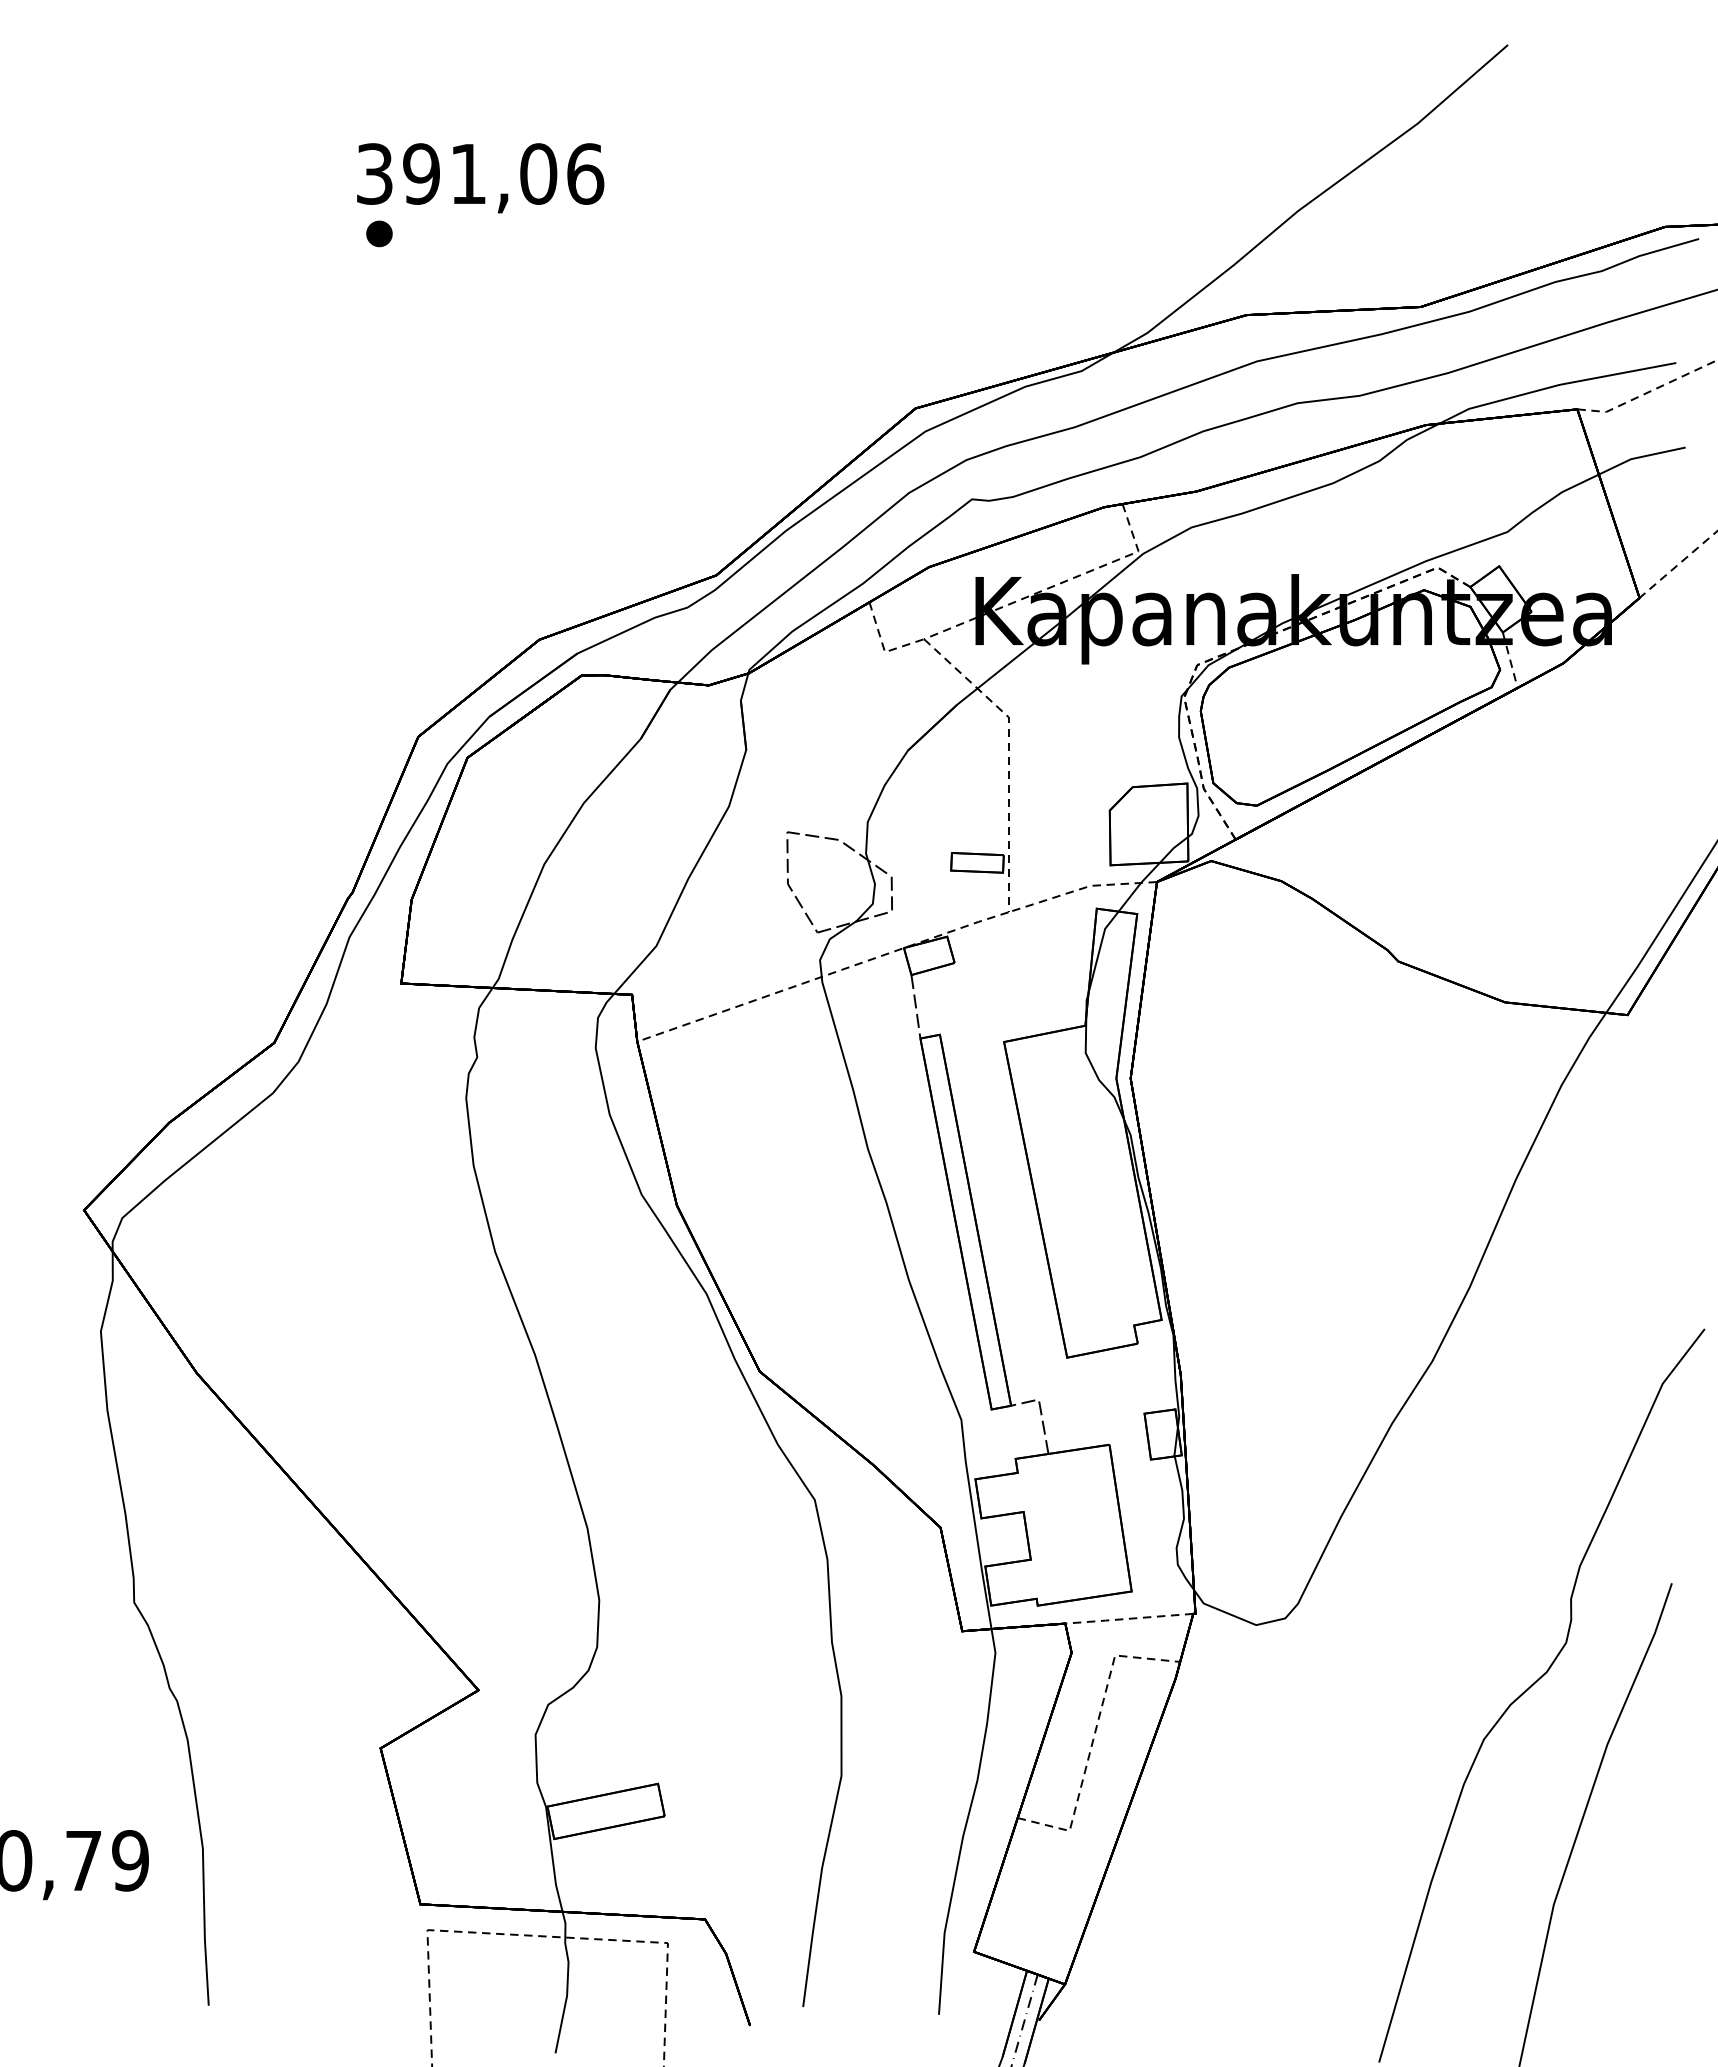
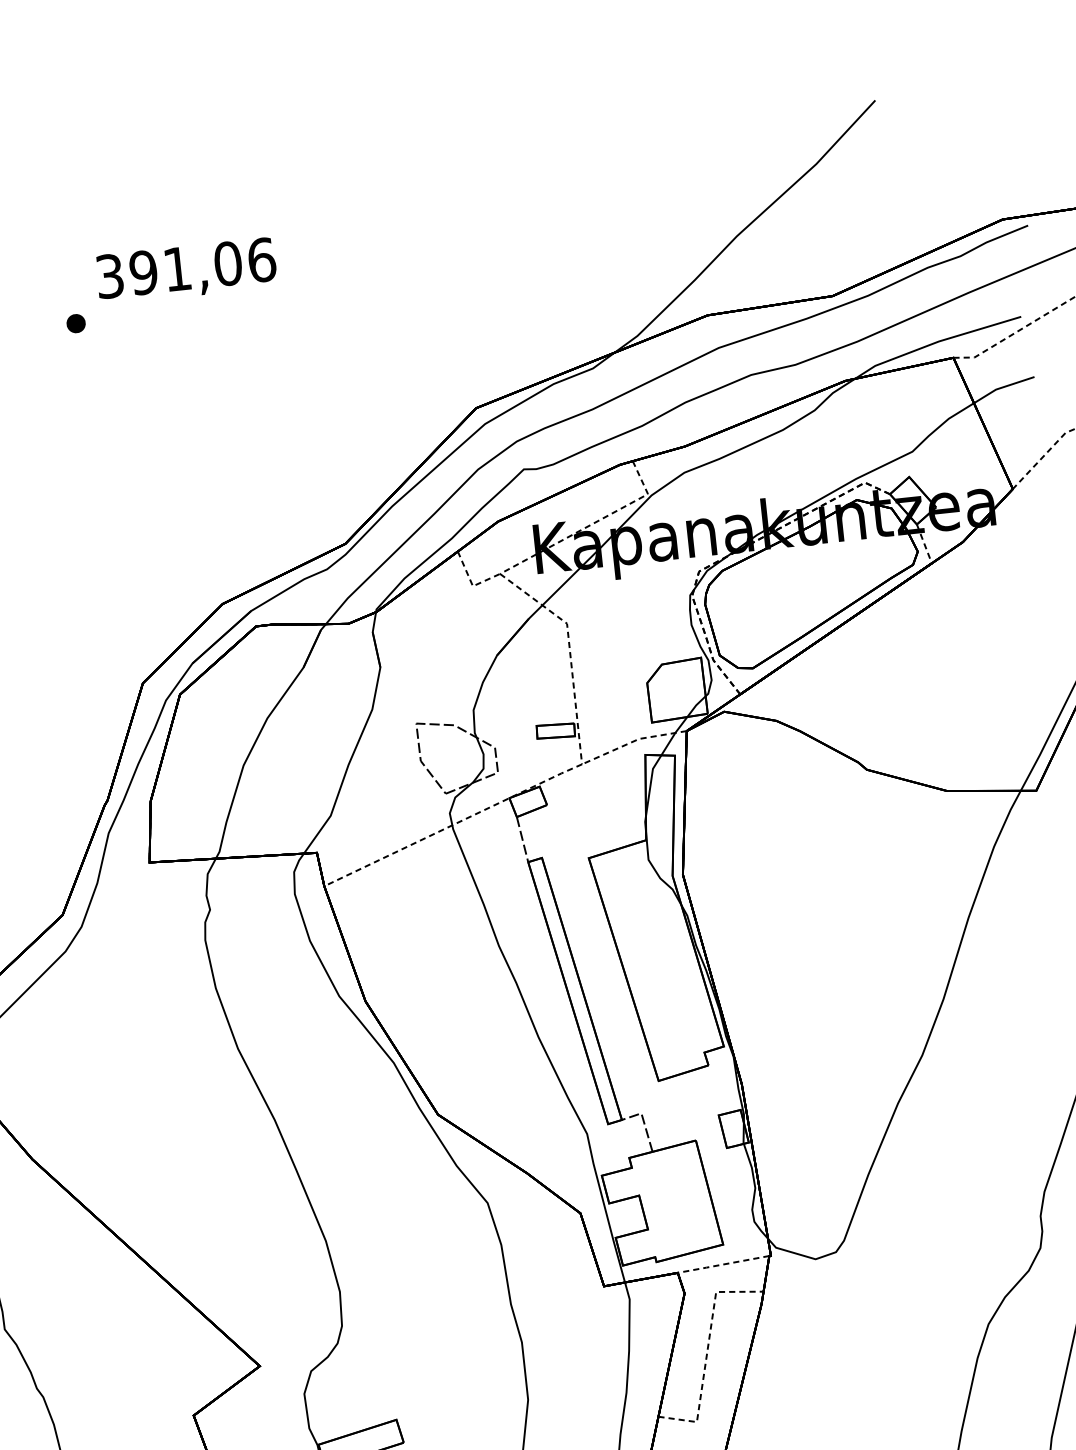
text: (480, 178) -> (186, 271), moved

